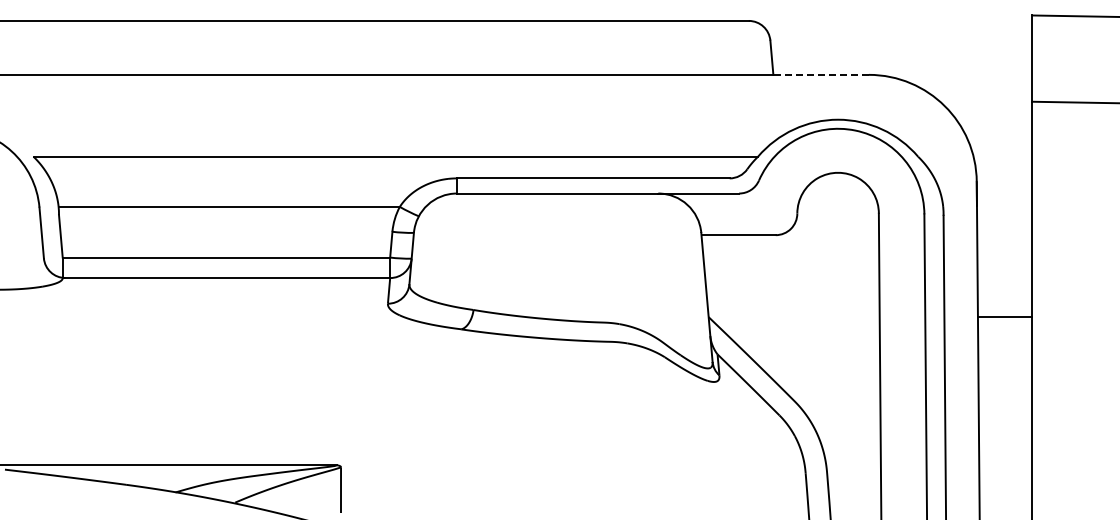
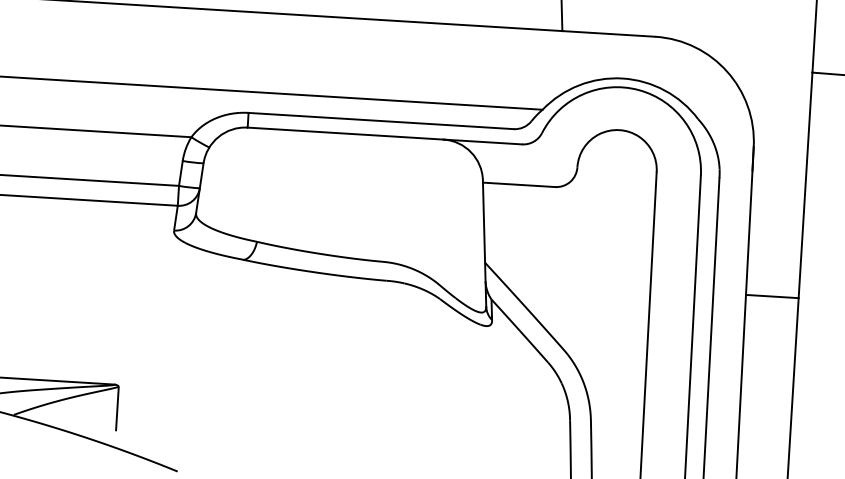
line: (821, 74) -> (609, 33), dashed -> solid
line: (1005, 316) -> (772, 296), moved

